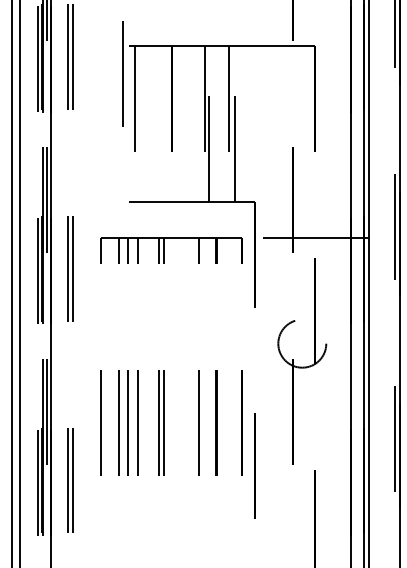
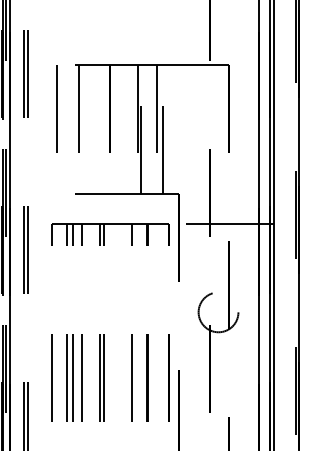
line: (122, 73) -> (56, 108), moved

